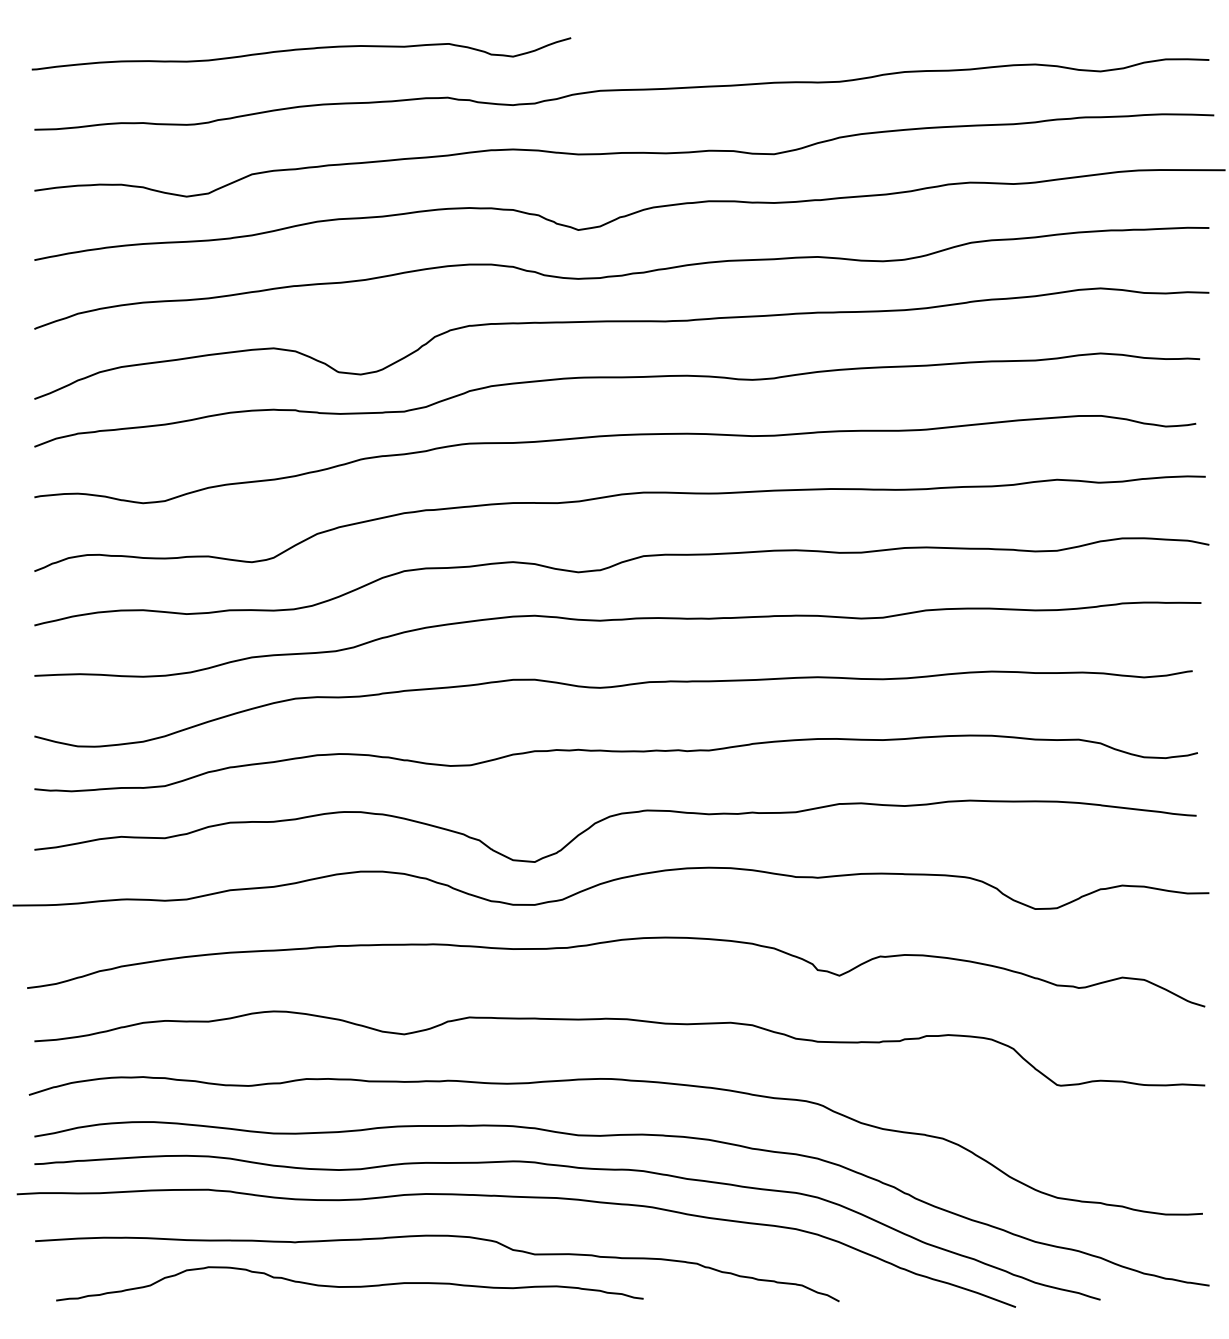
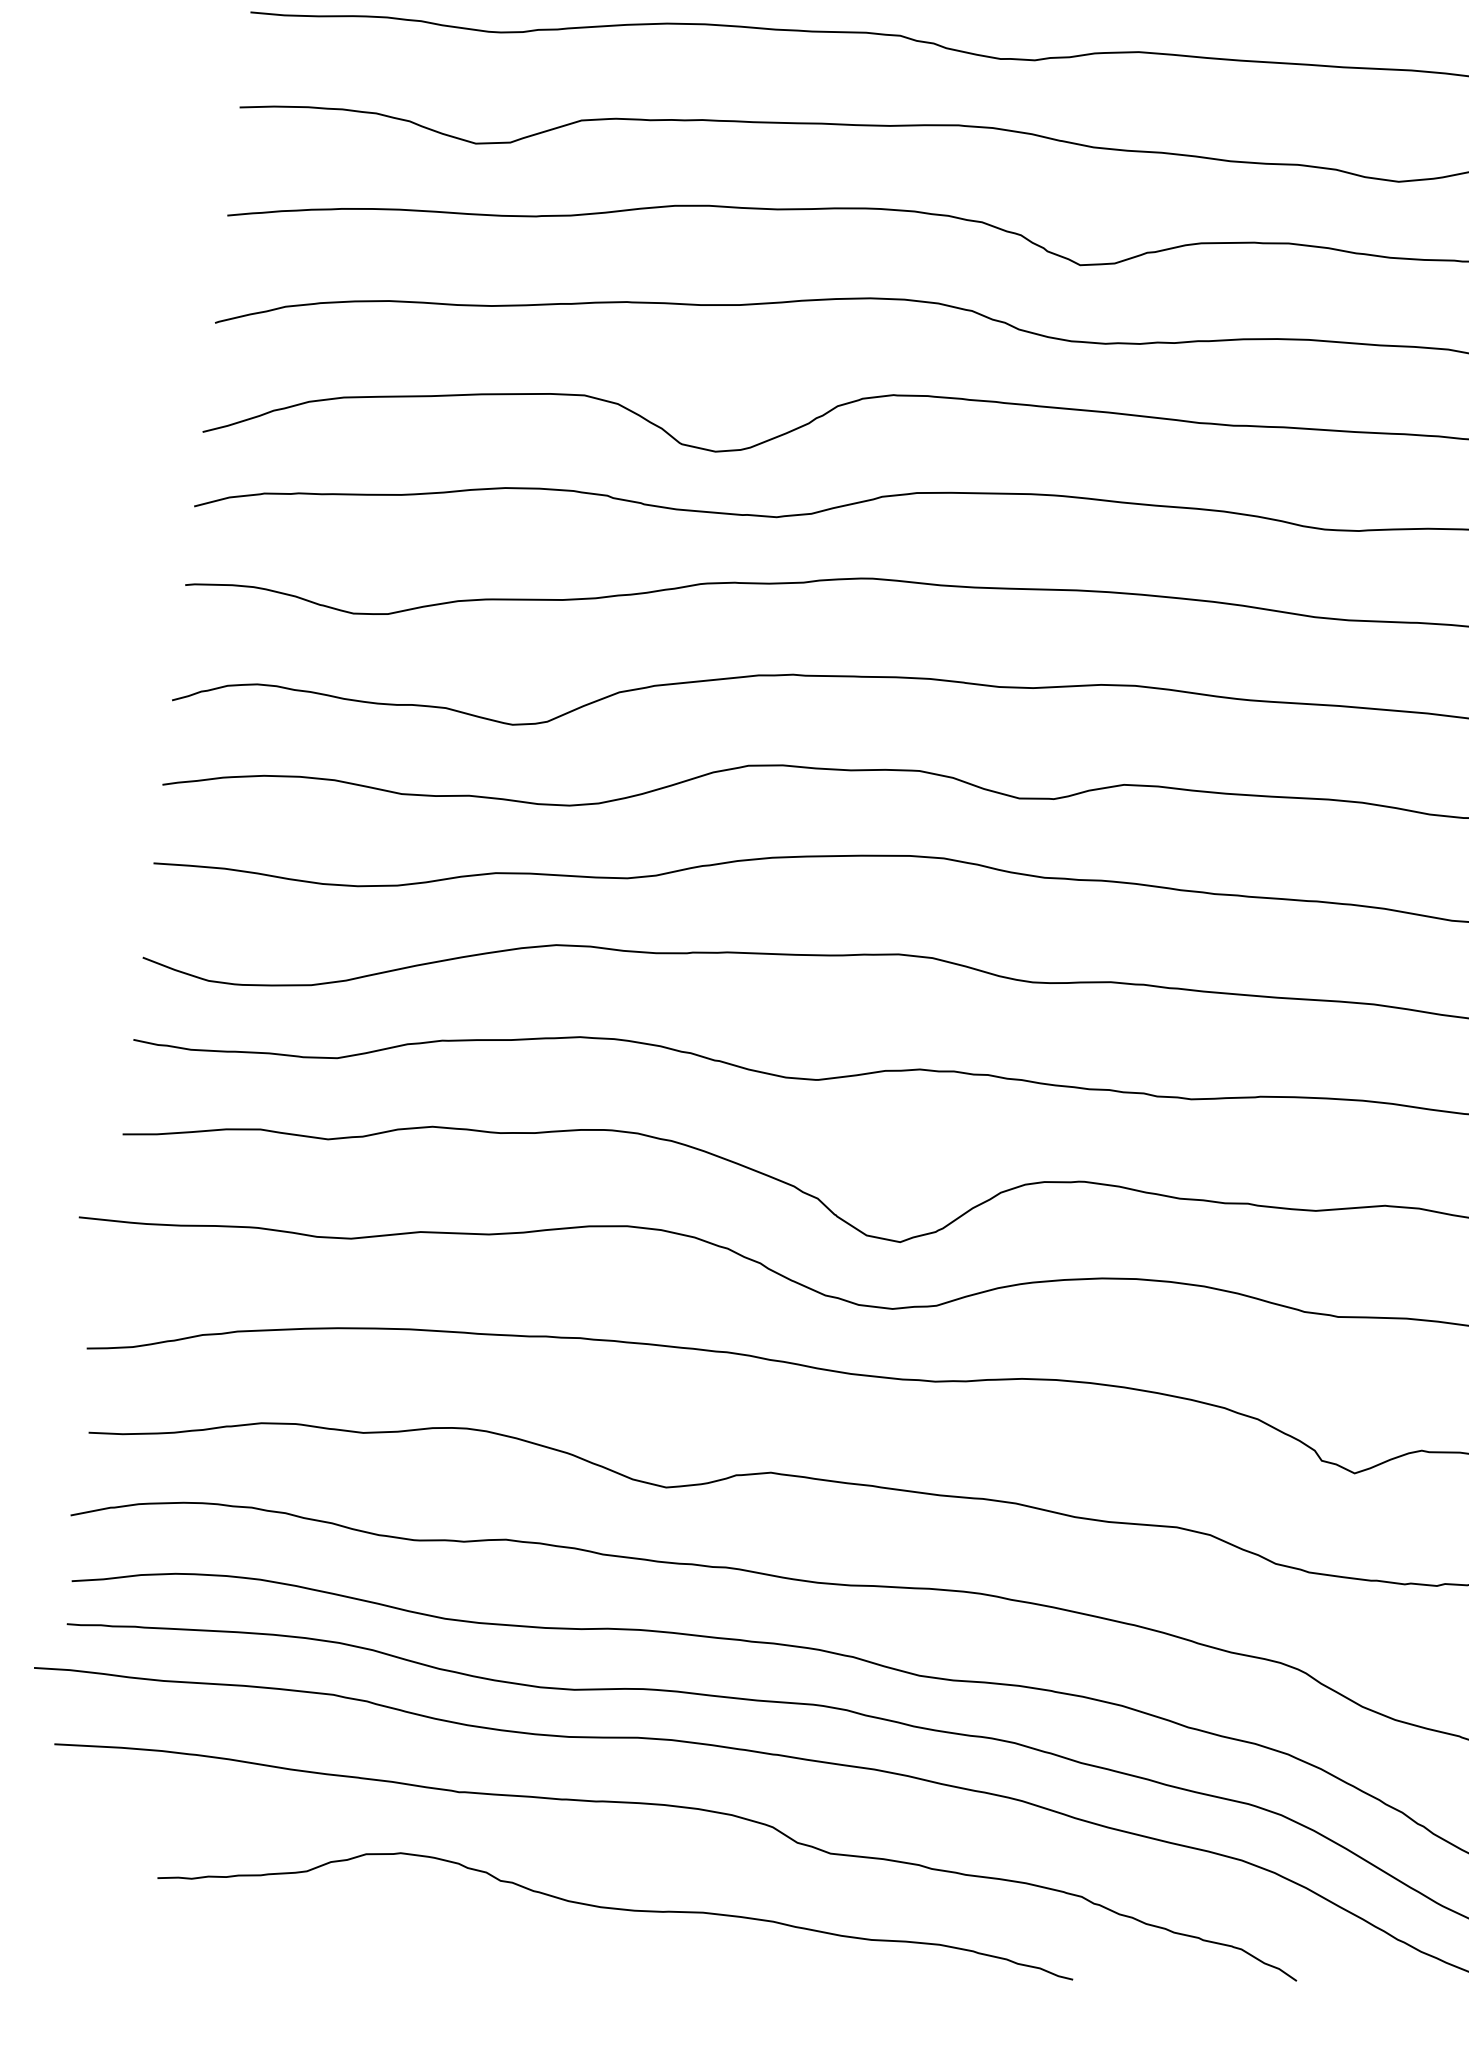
curve: (349, 1286) -> (617, 1908), moved

